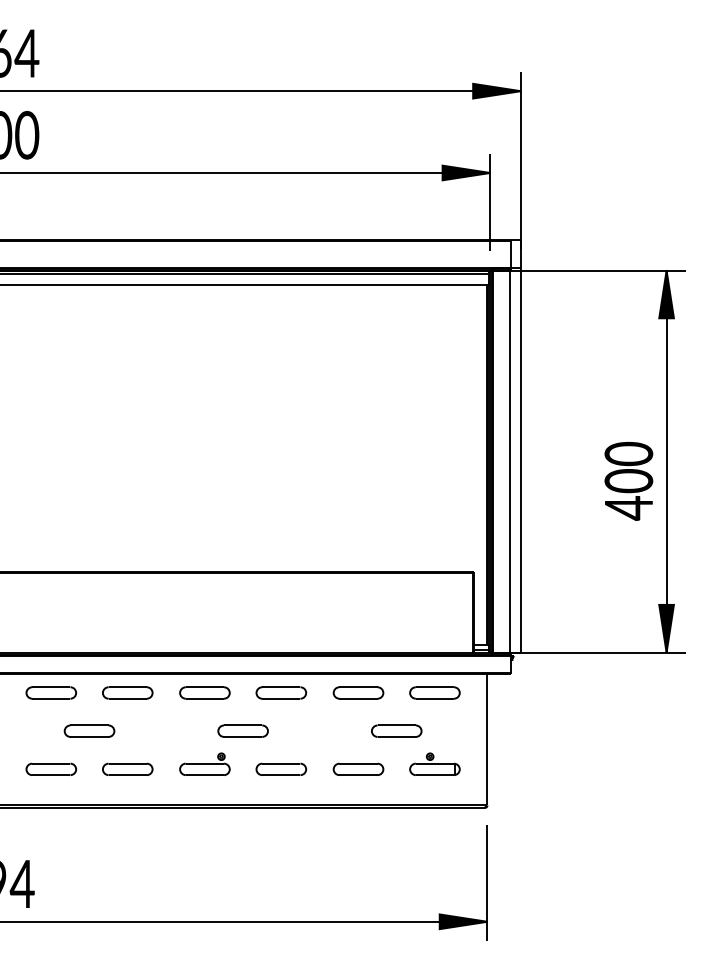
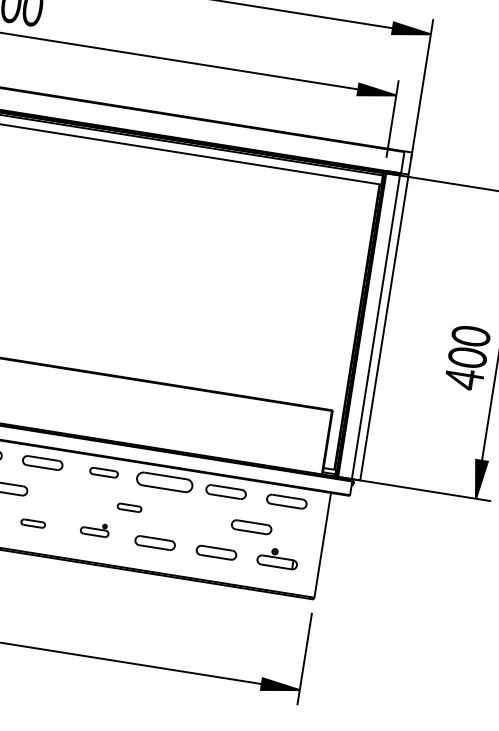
part: (204, 692) -> (103, 472), size x0.7
part: (281, 692) -> (164, 481), size x1.4
part: (242, 730) -> (129, 507), size x0.6
part: (204, 763) -> (94, 528), size x0.7
part: (127, 768) -> (33, 522), size x0.6

